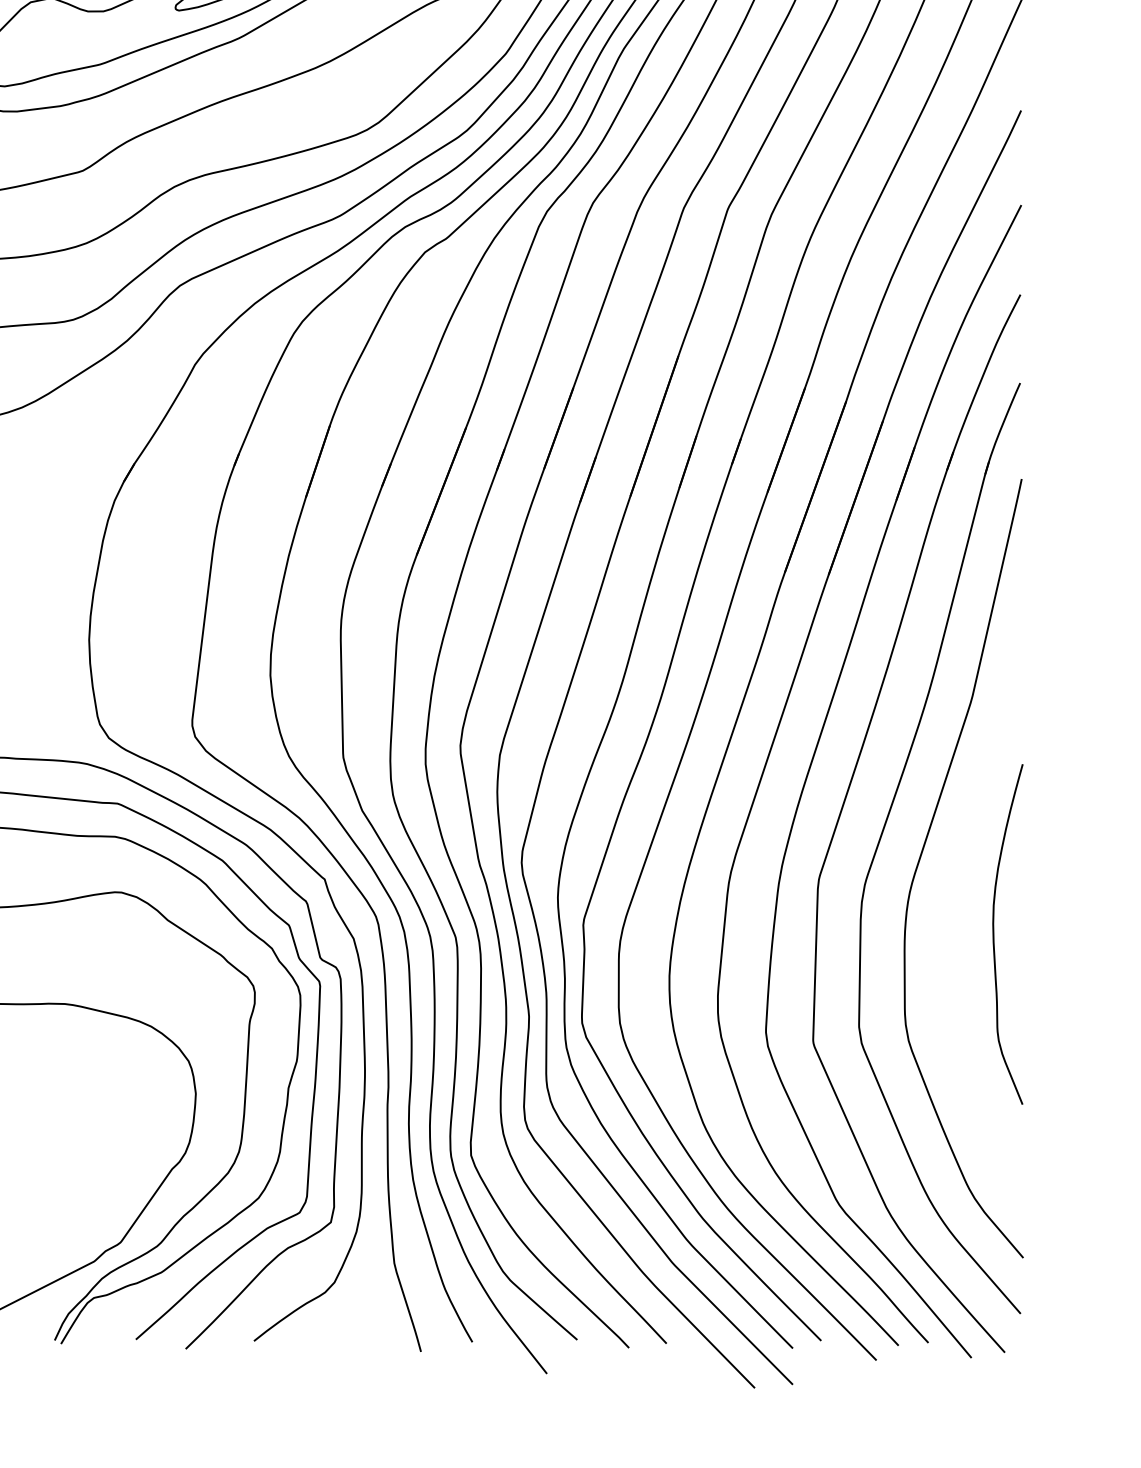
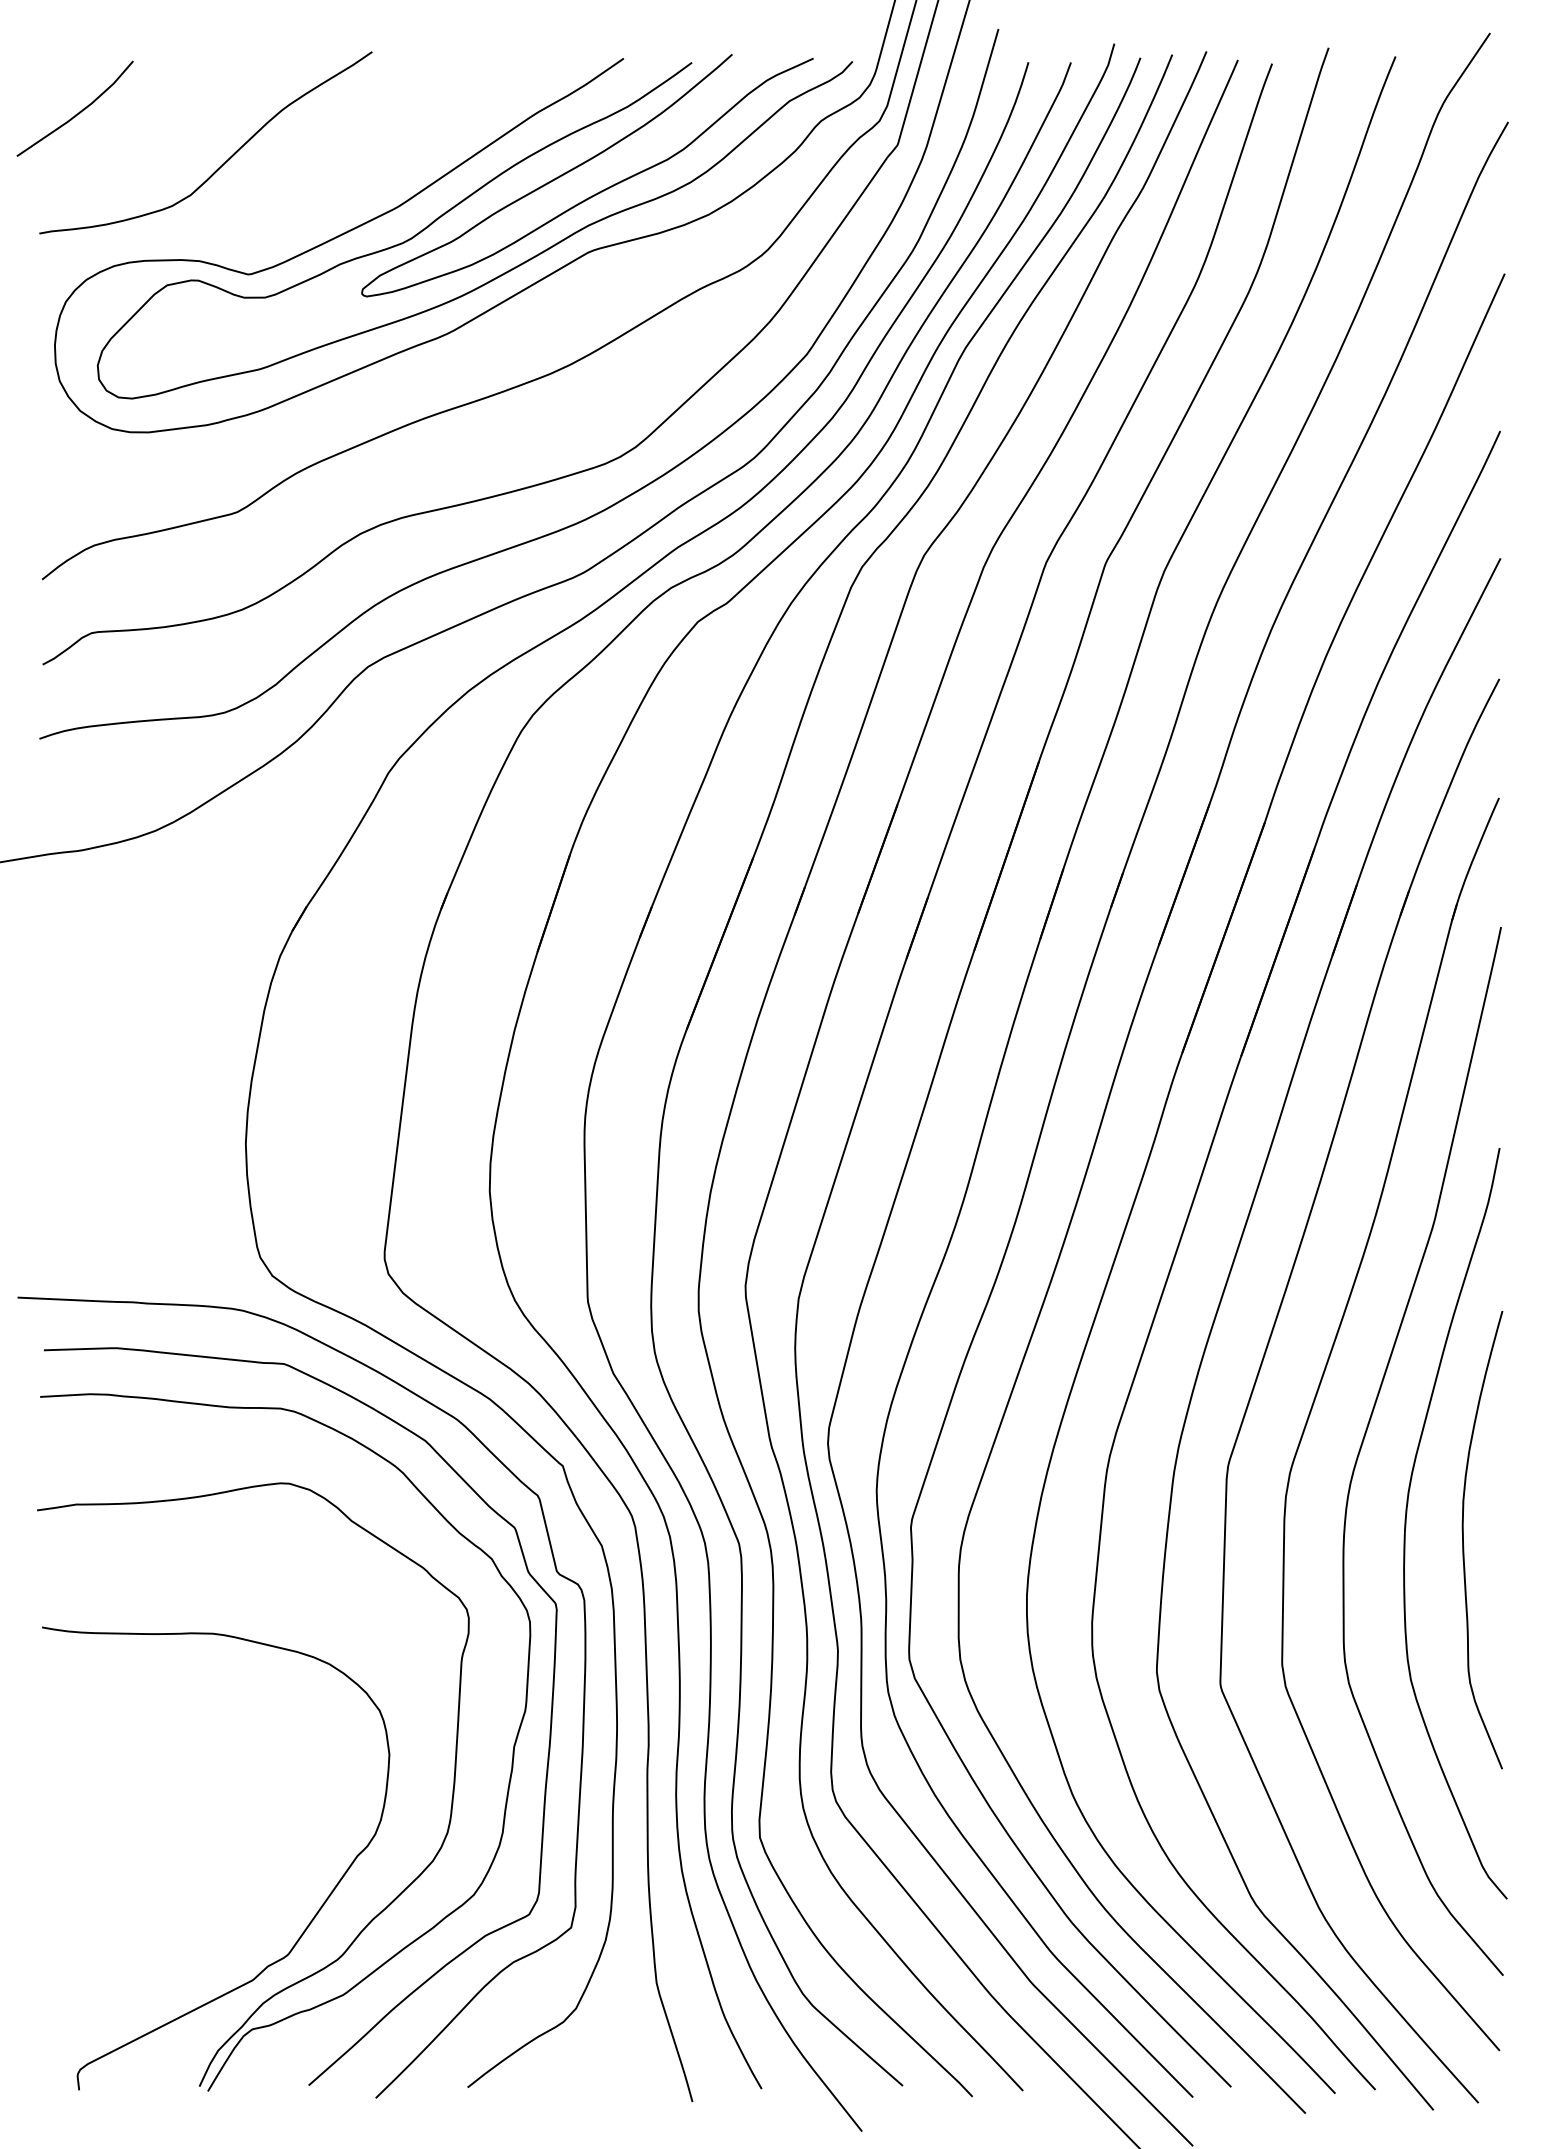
curve: (951, 922) -> (1406, 1523), added

